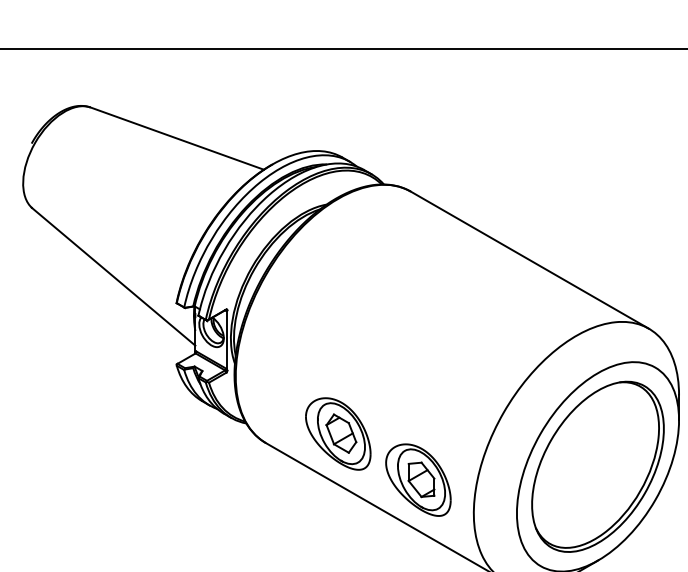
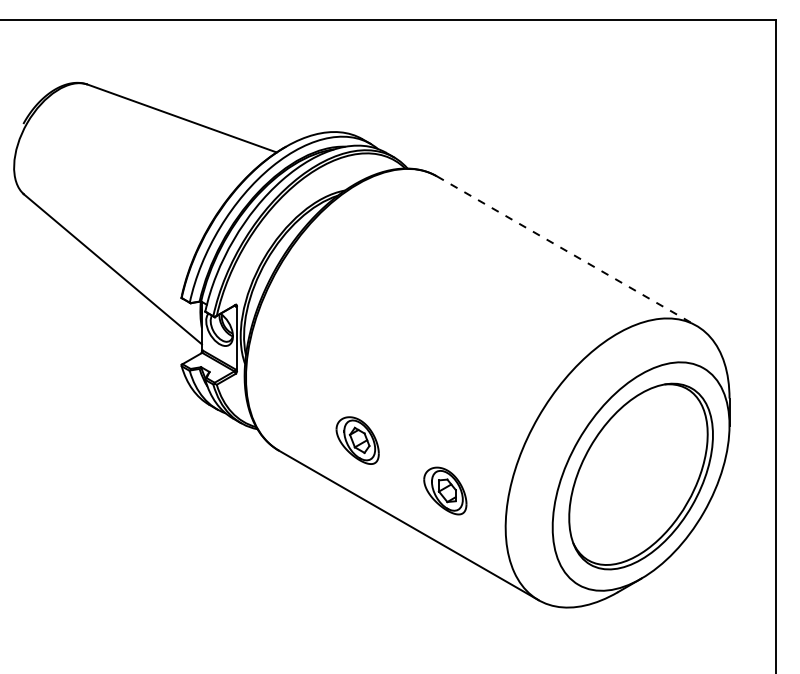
line: (529, 260) -> (566, 251), solid -> dashed
part: (337, 433) -> (357, 440), size x0.6
part: (418, 479) -> (445, 490), size x0.6

